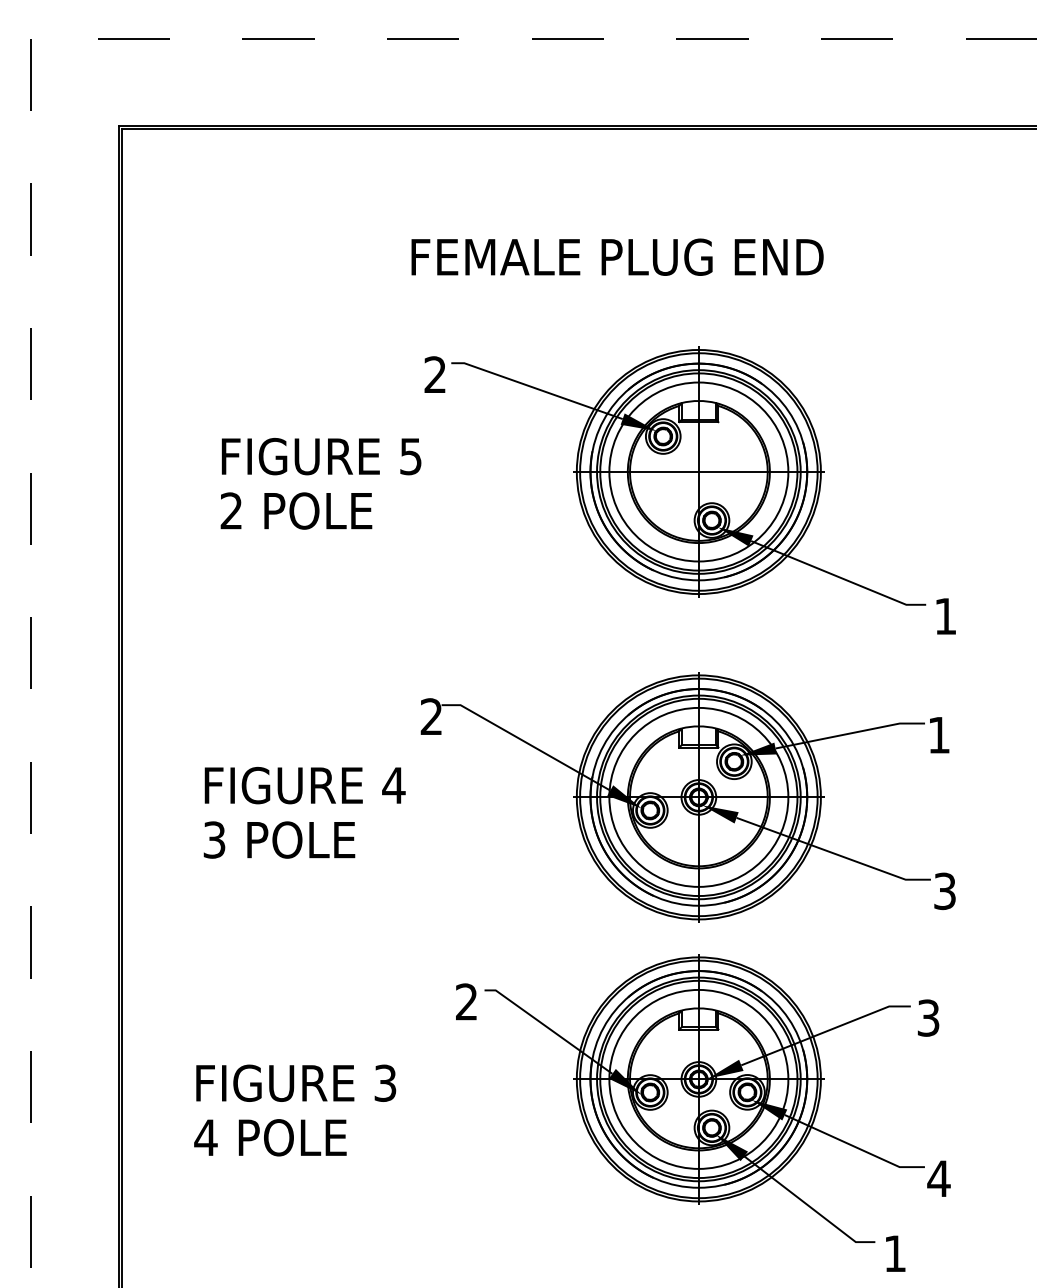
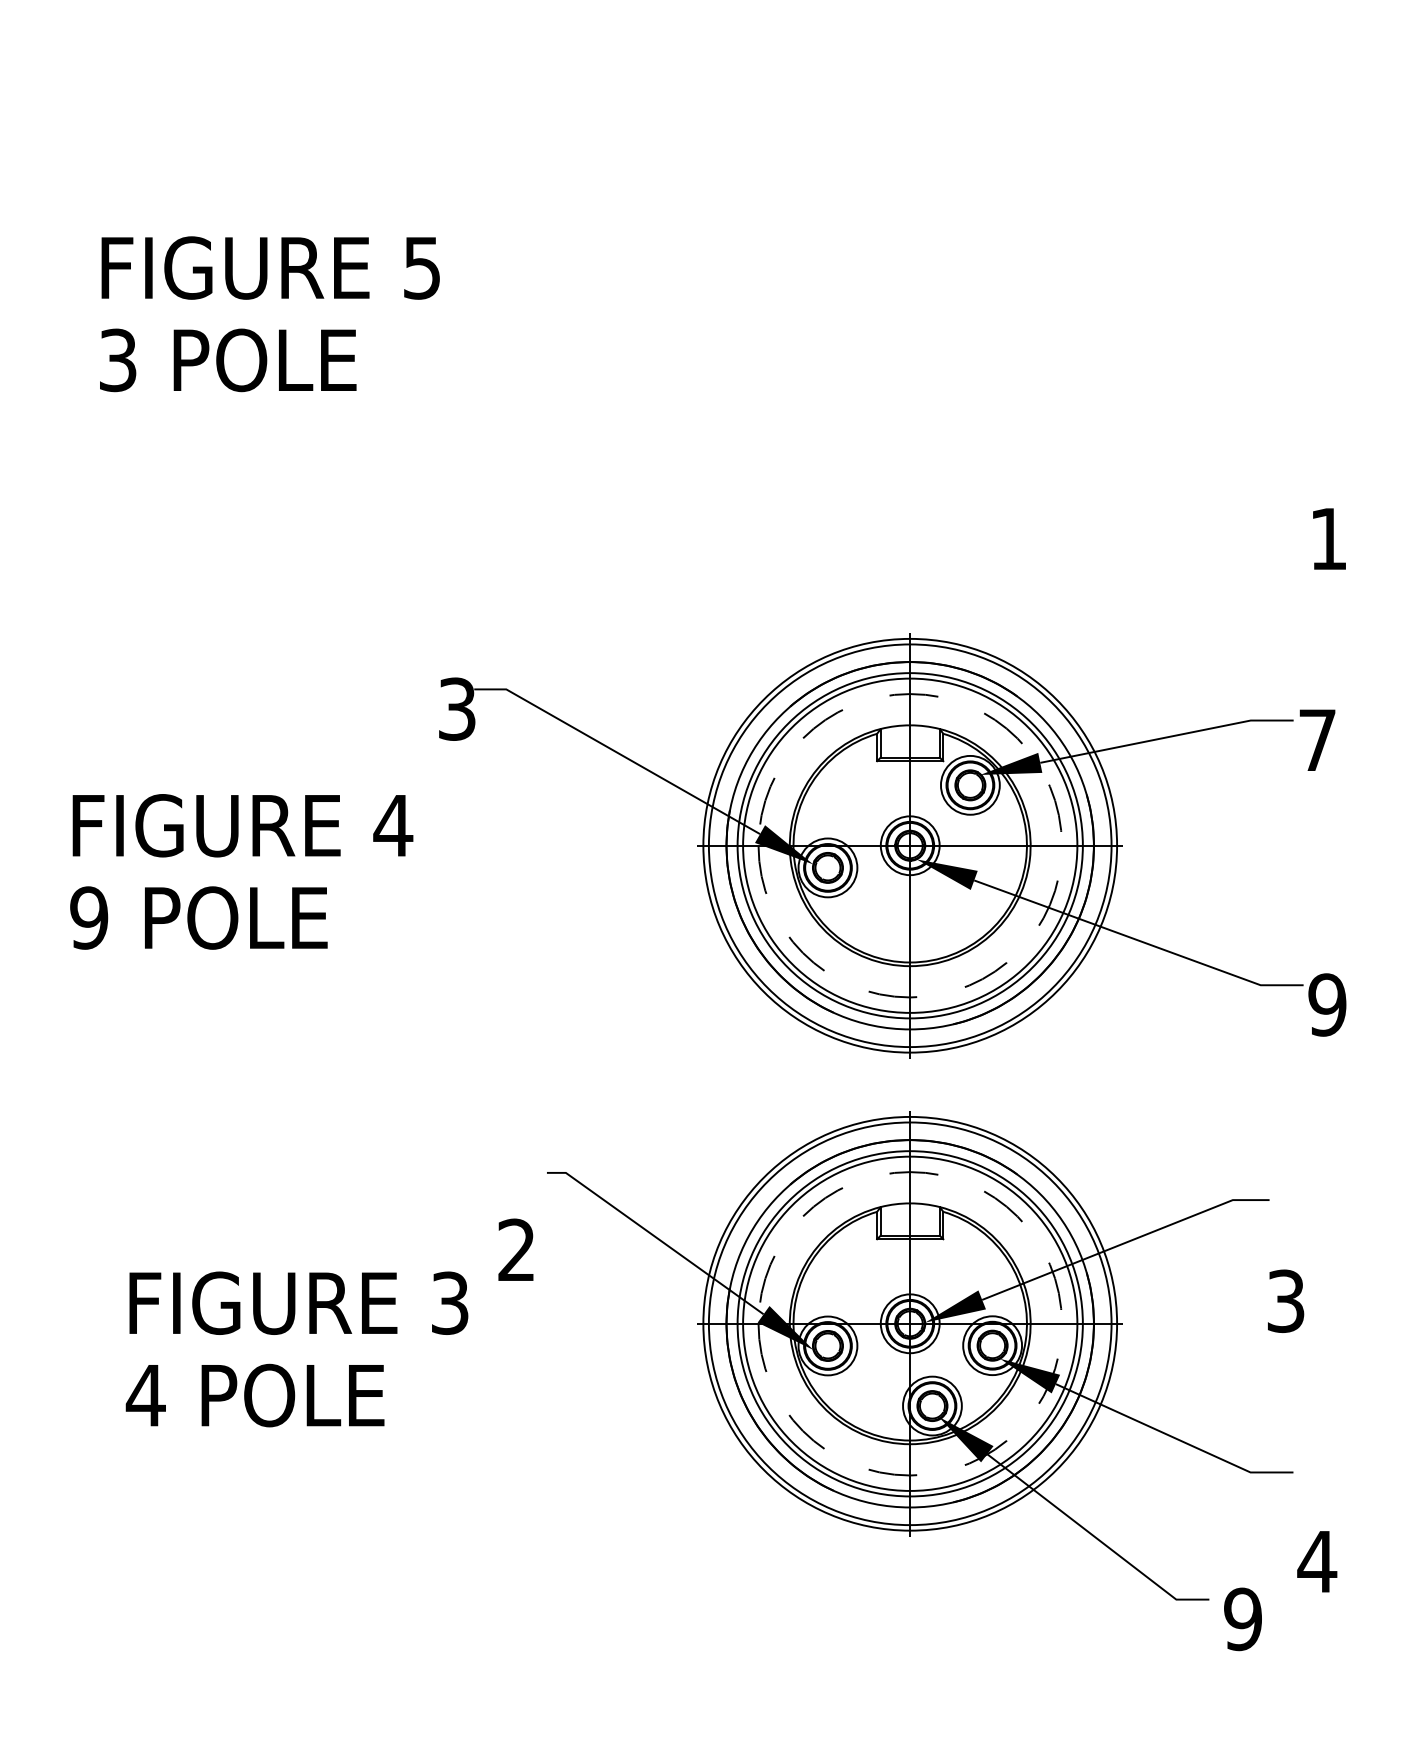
part: (675, 475) -> (870, 300), removed
text: (231, 510) -> (117, 359), 2 -> 3
text: (431, 716) -> (457, 708), 2 -> 3
text: (938, 735) -> (1316, 740), 1 -> 7
circle: (698, 796) -> (909, 844), solid -> dashed
text: (214, 839) -> (89, 917), 3 -> 9
text: (944, 890) -> (1326, 1003), 3 -> 9
text: (466, 1001) -> (516, 1249), moved
text: (928, 1017) -> (1285, 1300), moved
circle: (698, 1078) -> (909, 1322), solid -> dashed
text: (295, 1110) -> (297, 1349), moved
text: (938, 1178) -> (1316, 1561), moved
text: (895, 1253) -> (1243, 1618), 1 -> 9

